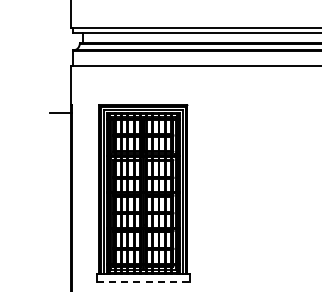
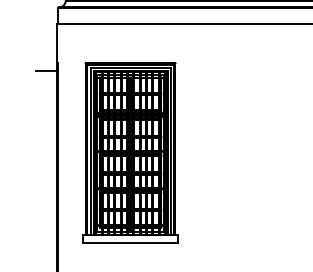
line: (143, 281) -> (130, 243), dashed -> solid

